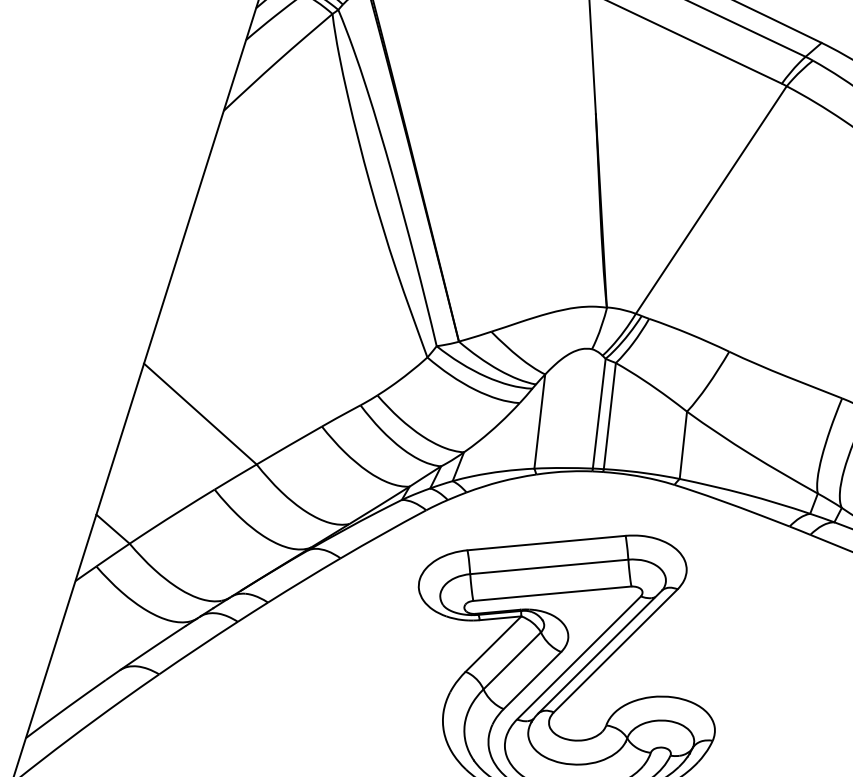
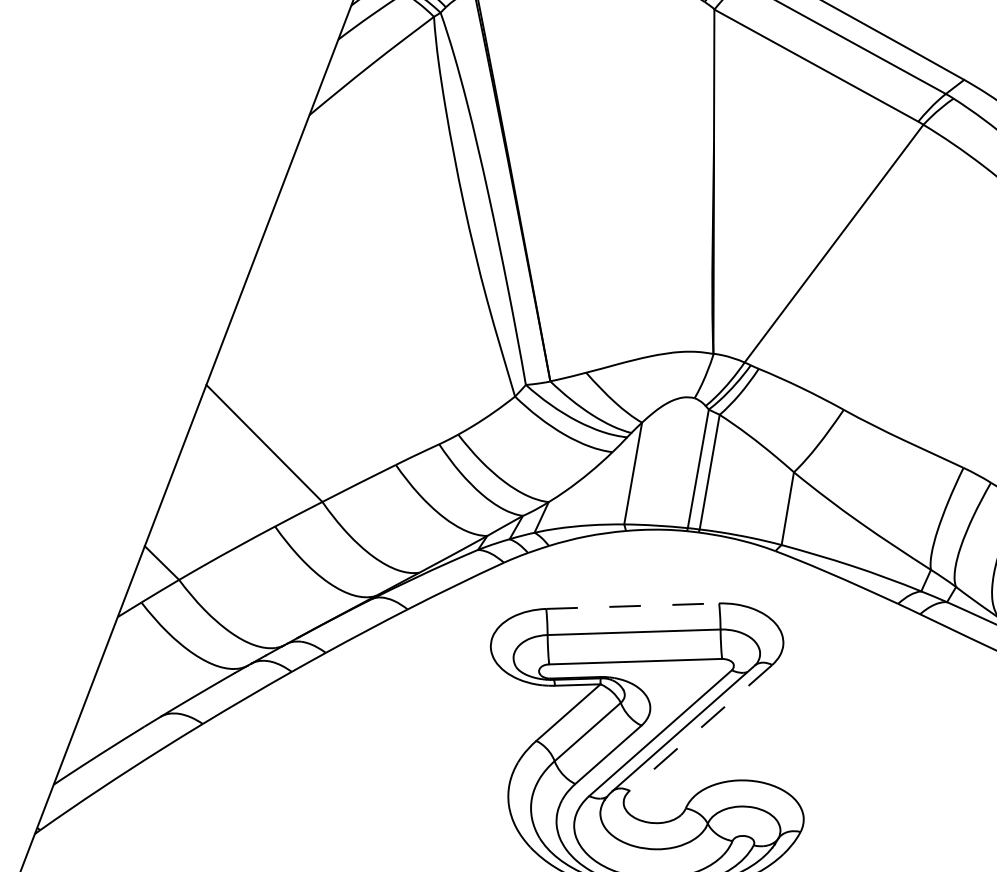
line: (547, 543) -> (633, 606), solid -> dashed
line: (615, 651) -> (700, 728), solid -> dashed

